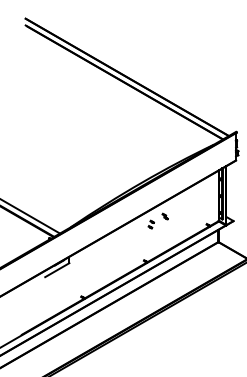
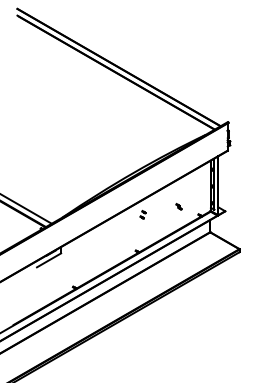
part: (164, 216) -> (178, 206), moved

